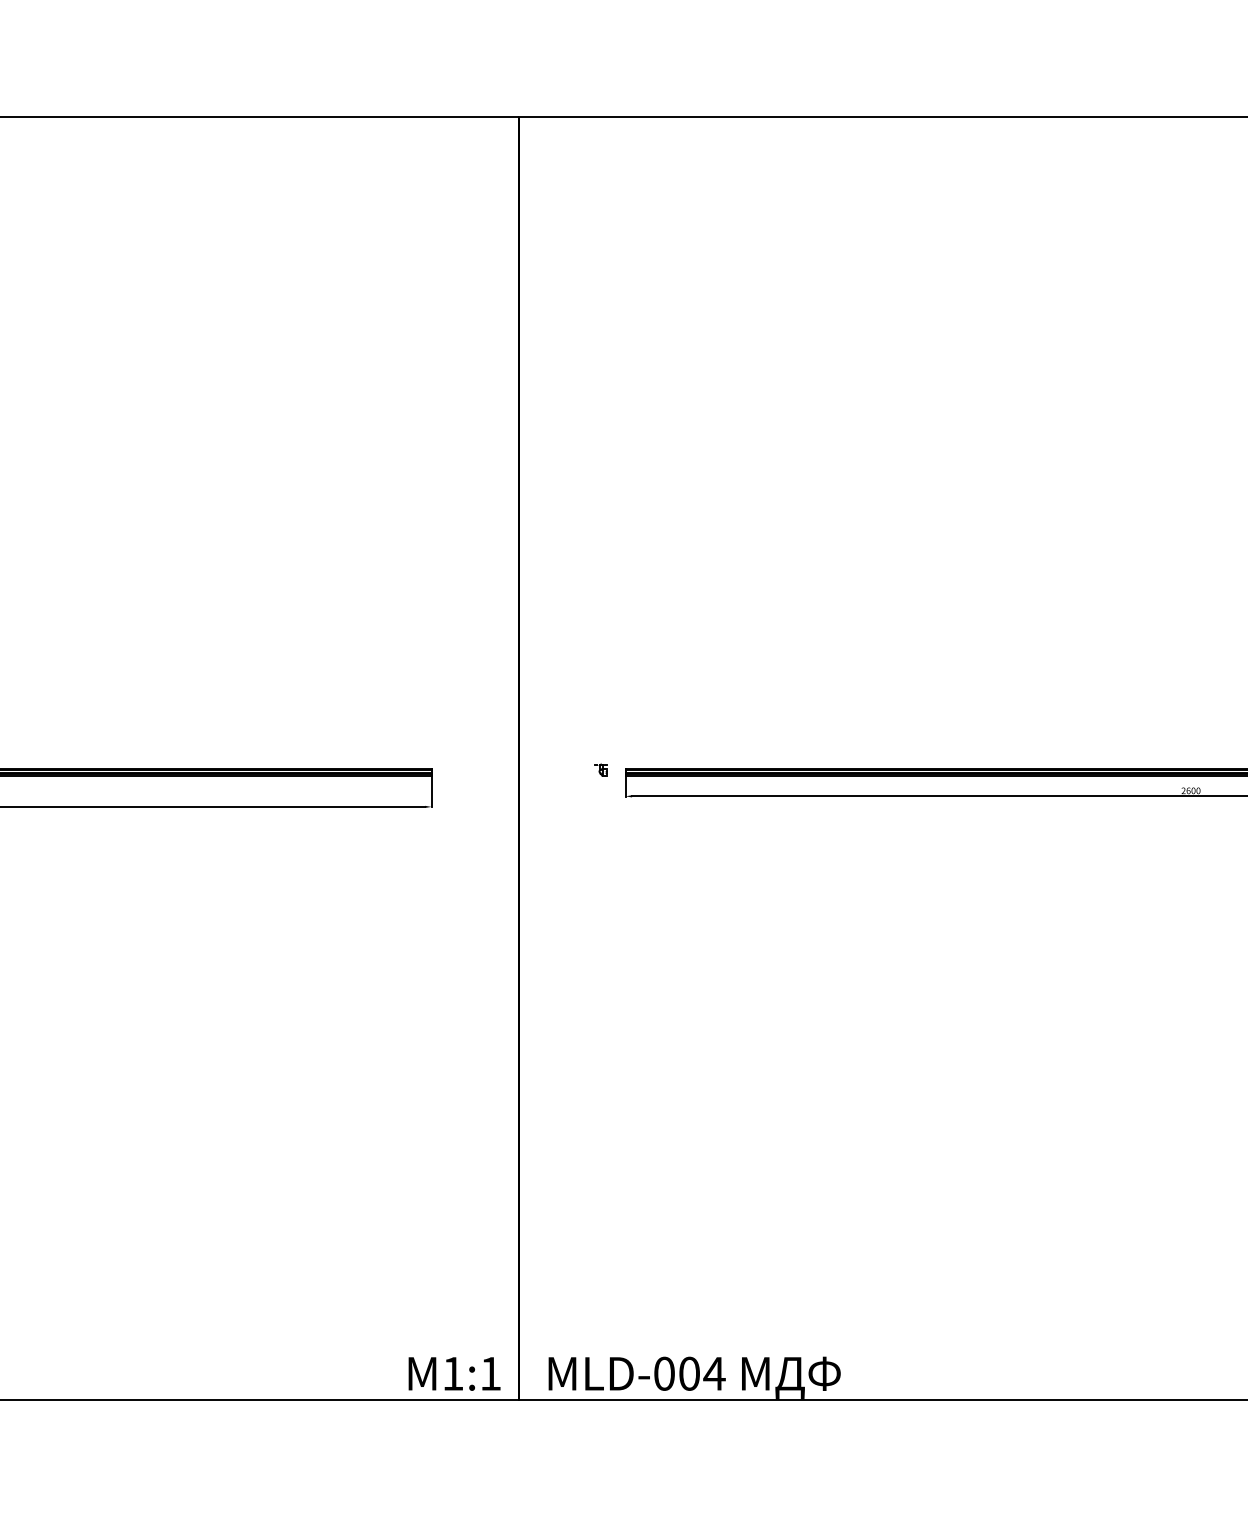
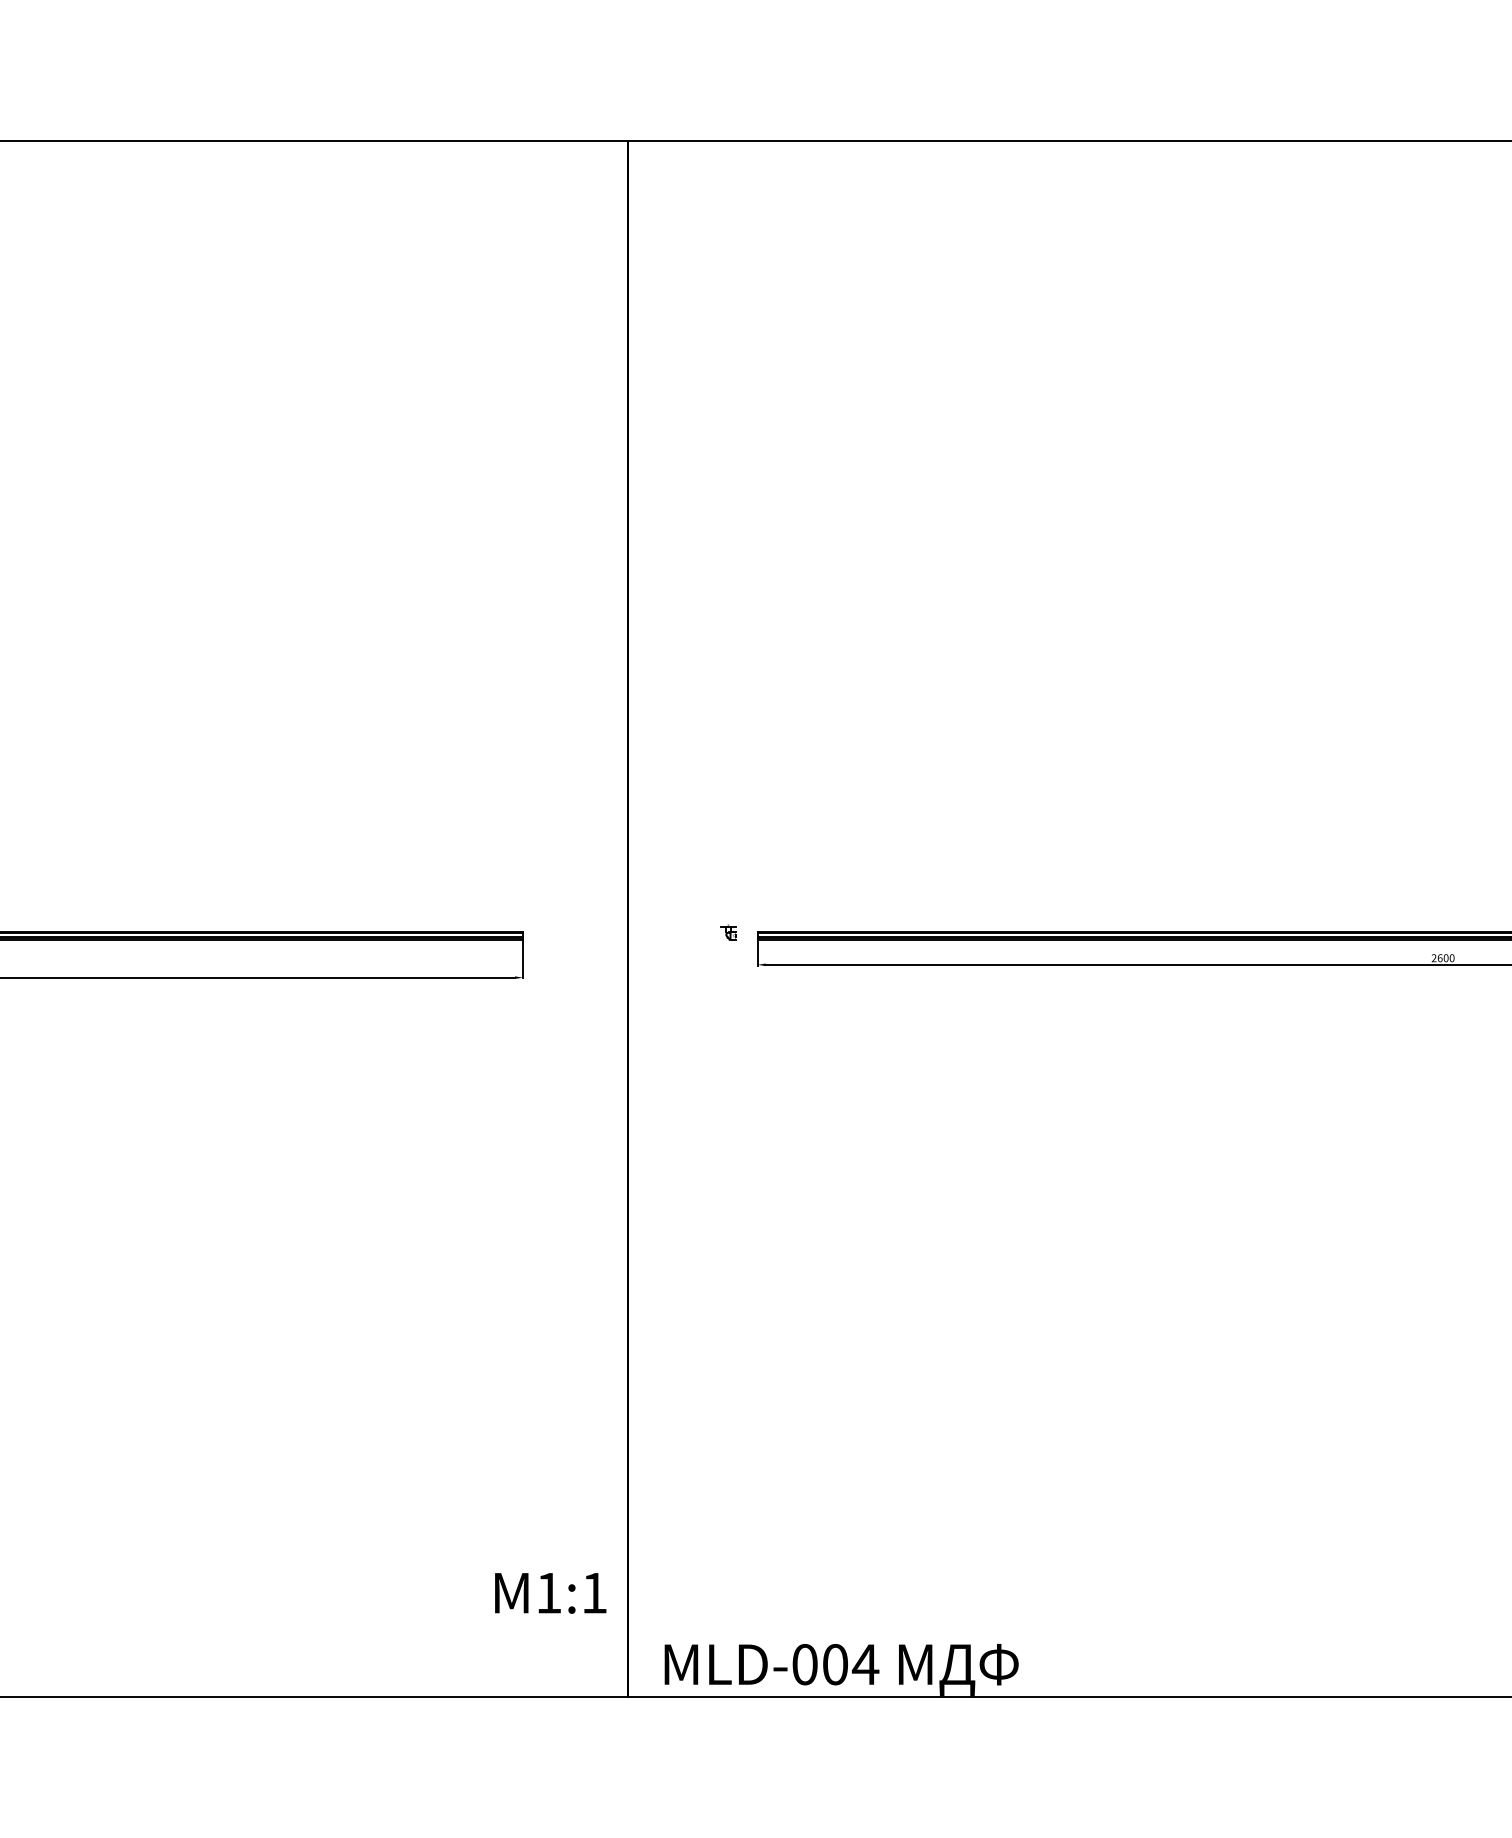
text: (454, 1373) -> (550, 1592), moved

